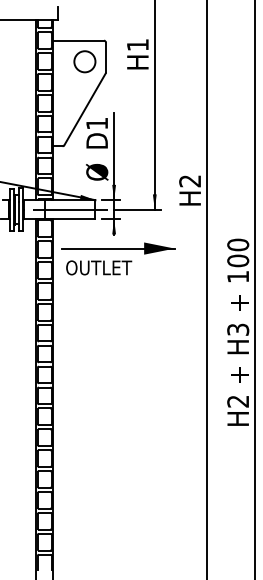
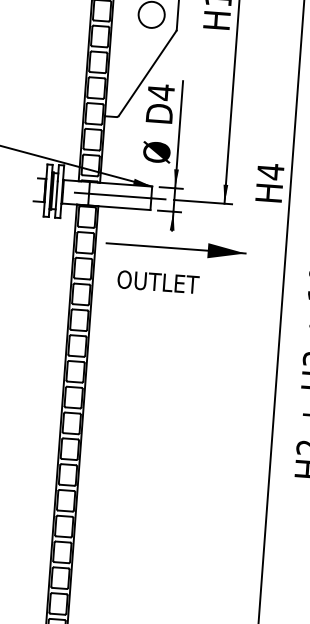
text: (96, 123) -> (160, 92), D1 -> D4
text: (189, 180) -> (269, 170), H2 -> H4
text: (99, 267) -> (158, 281), moved

